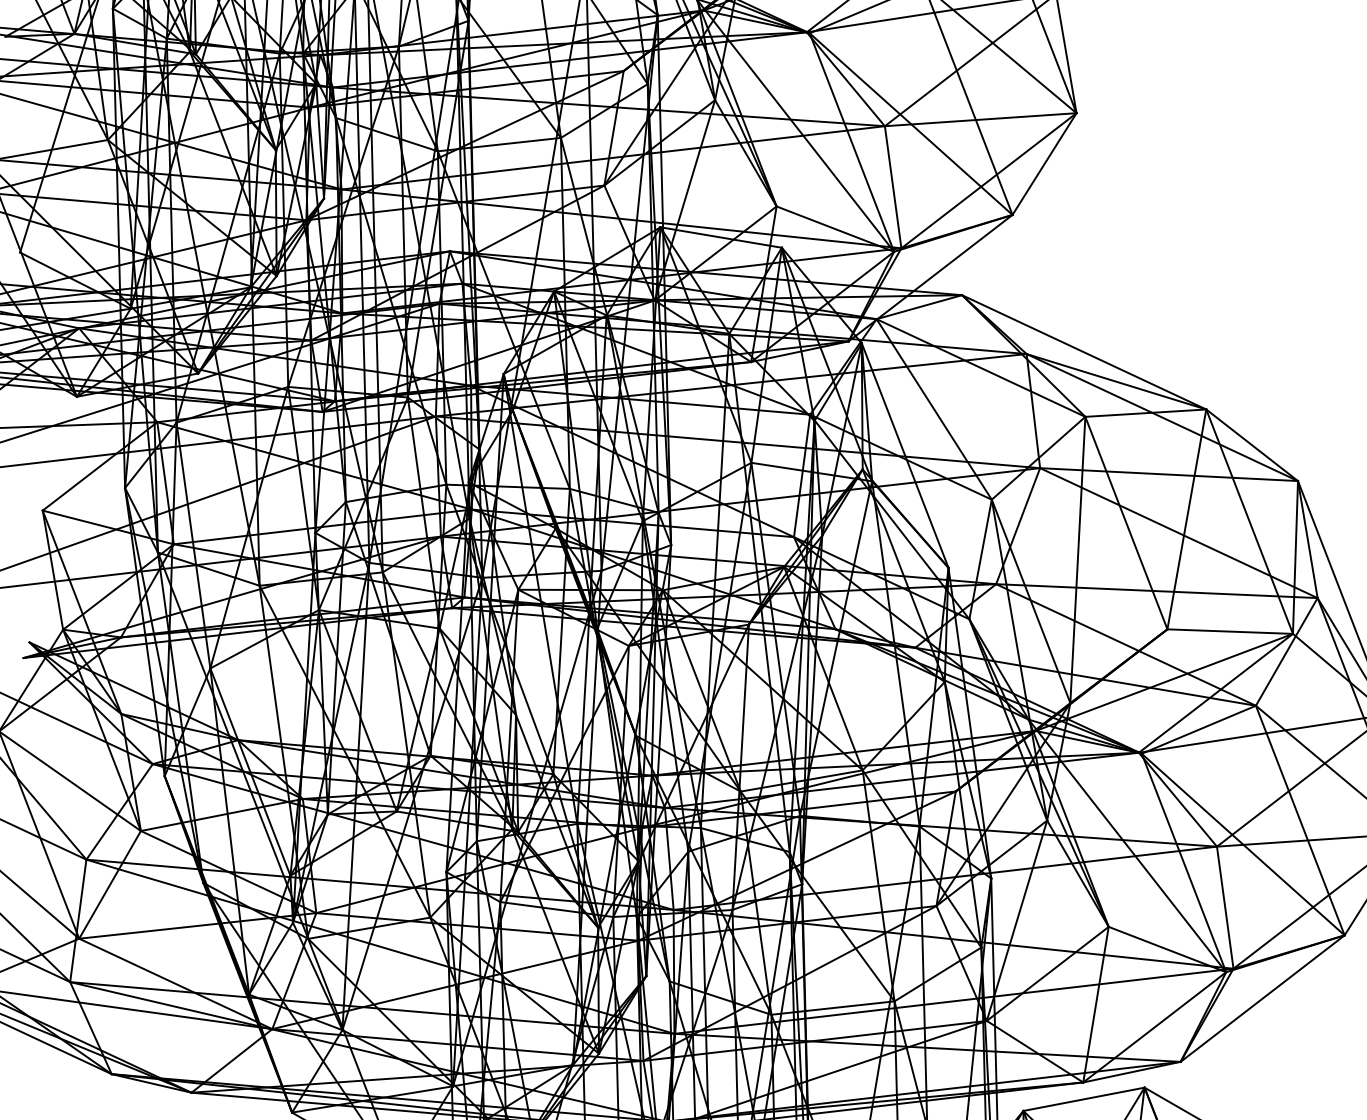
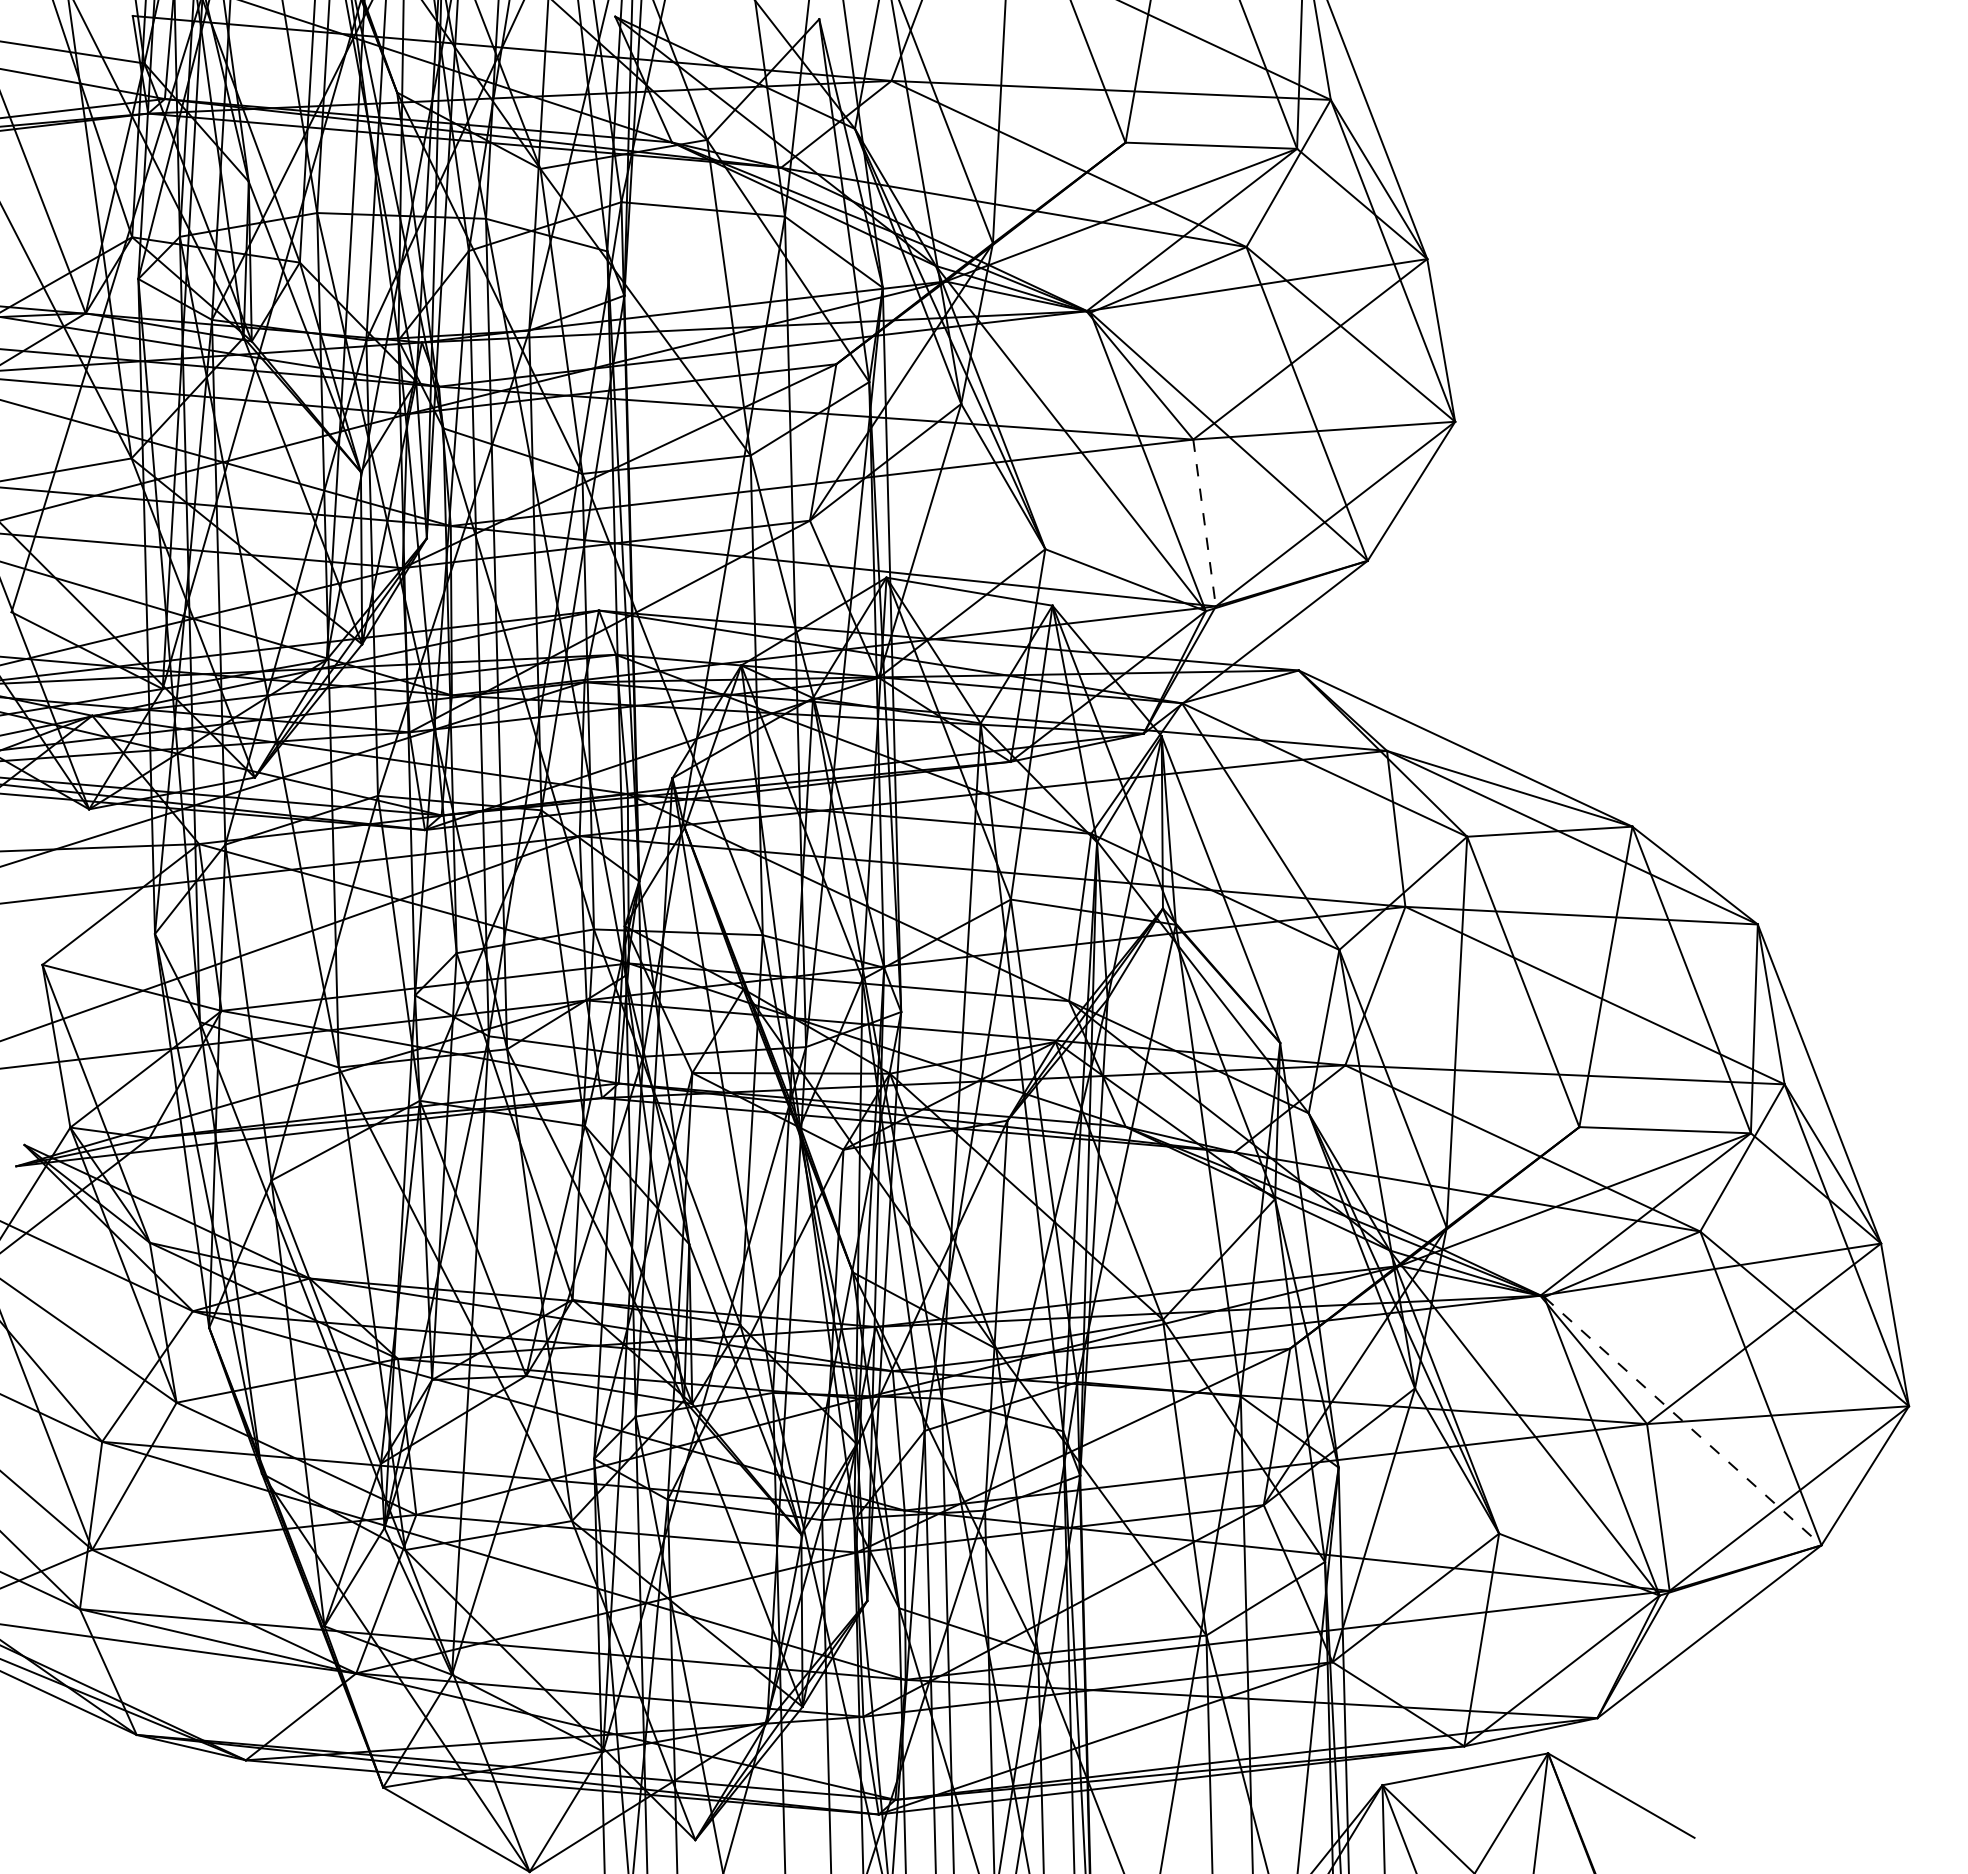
line: (893, 187) -> (1204, 523), solid -> dashed
line: (1243, 844) -> (1683, 1421), solid -> dashed

